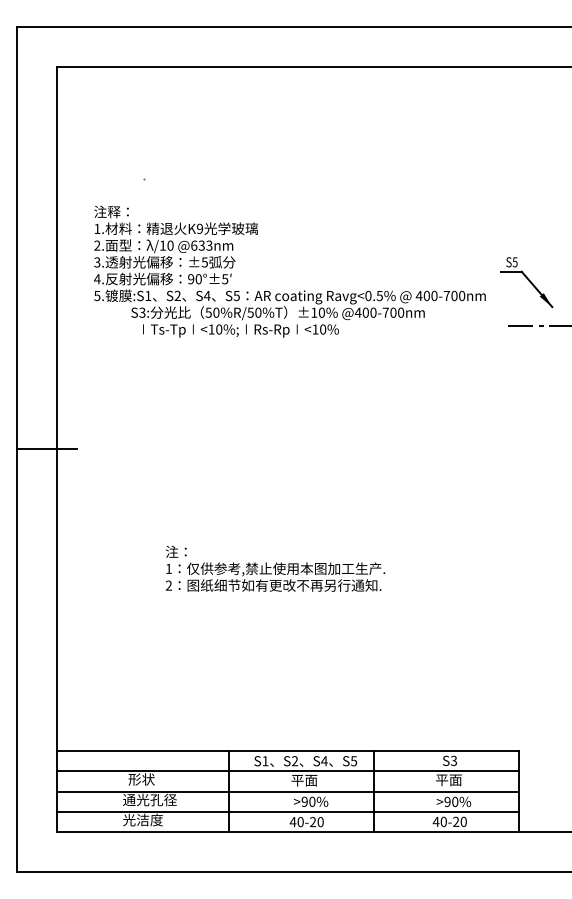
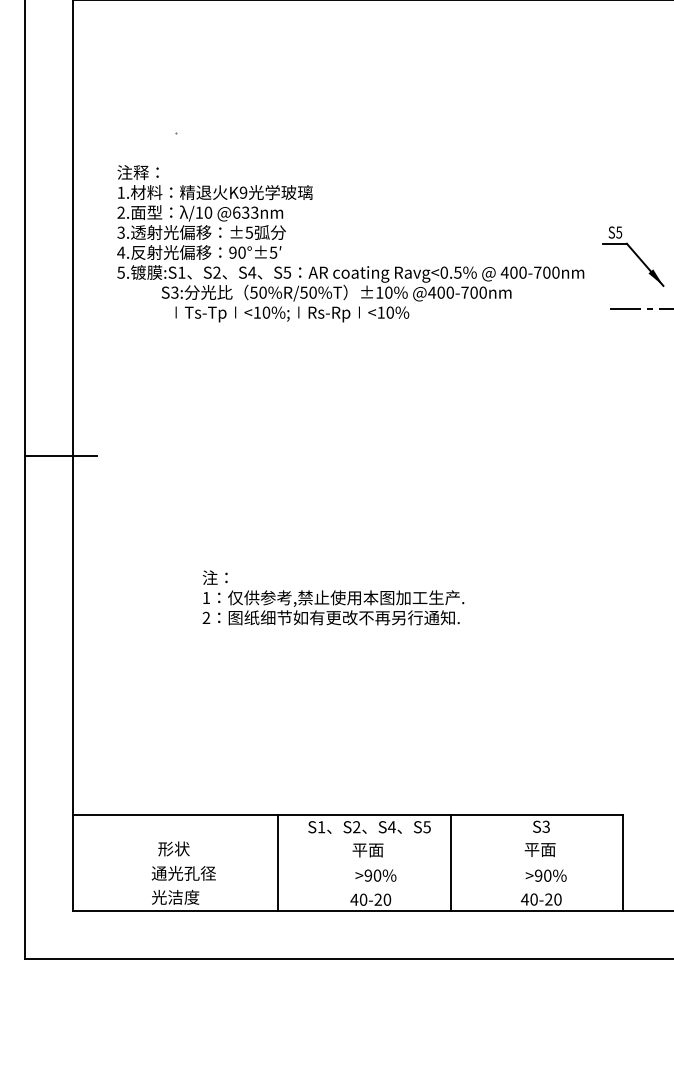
line: (287, 771) -> (347, 839), removed
line: (287, 791) -> (347, 863), removed
line: (287, 811) -> (347, 887), removed

